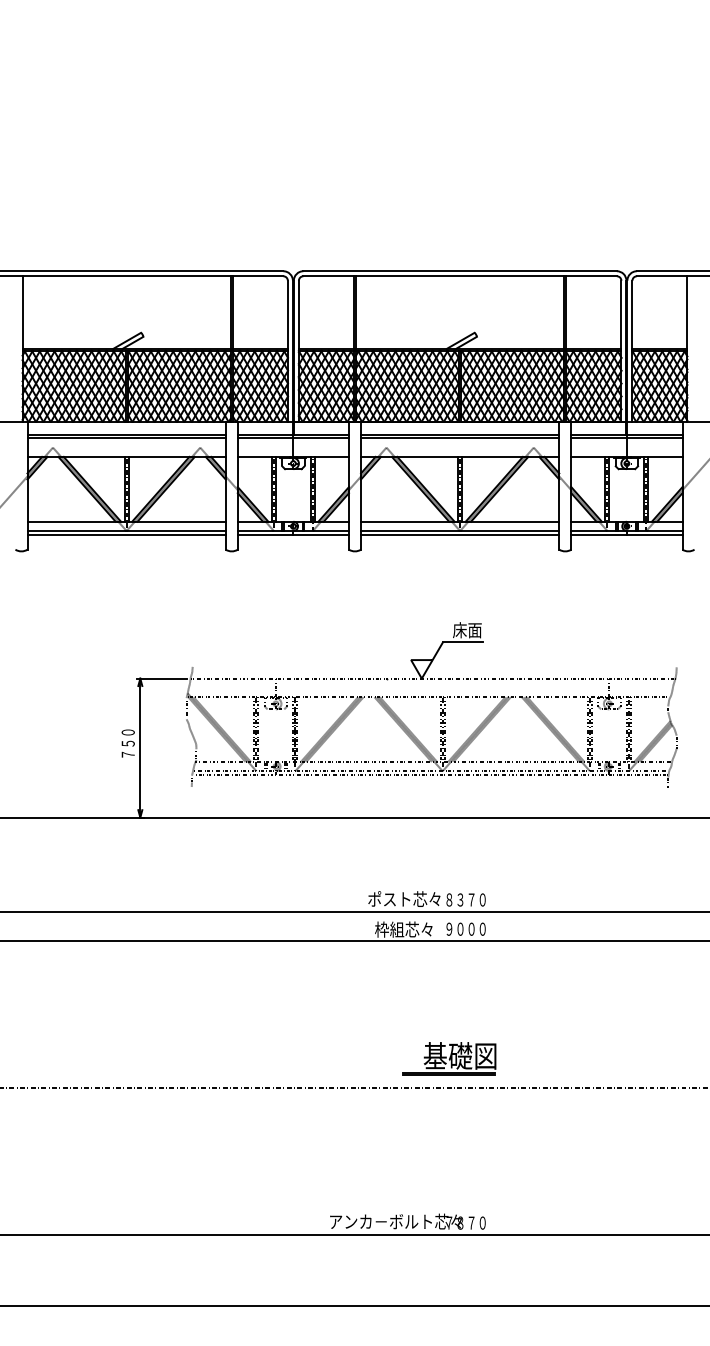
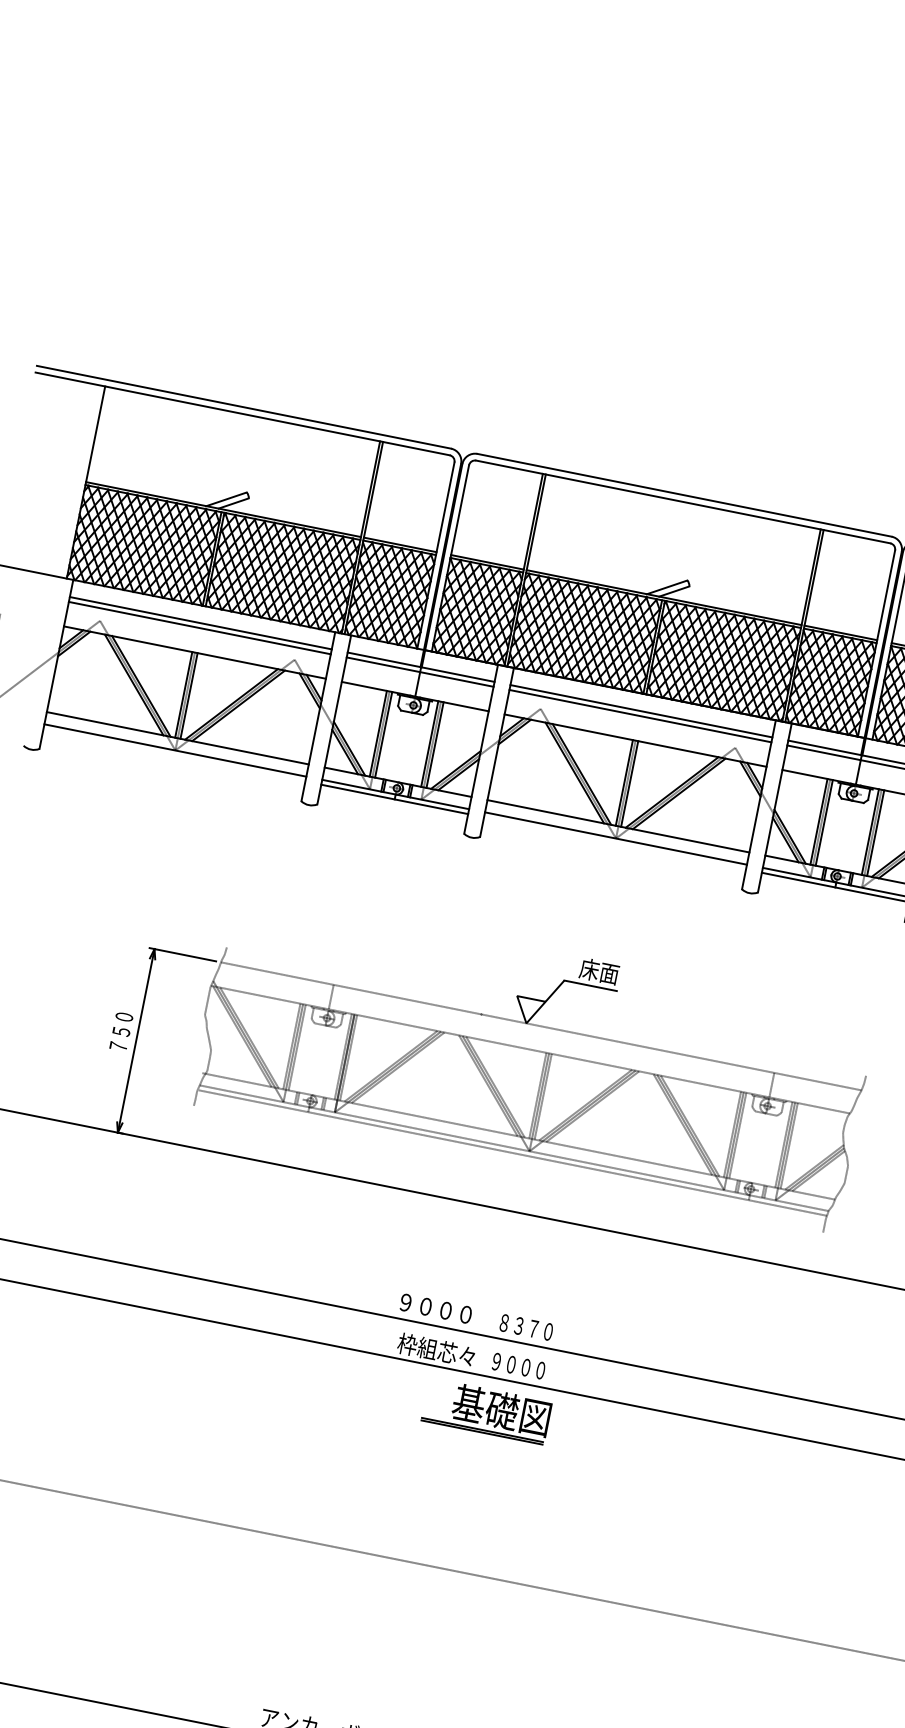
line: (126, 534) -> (174, 755), removed
line: (460, 534) -> (615, 843), removed
text: (404, 898) -> (445, 1309), ポスト芯々 -> ９０００
part: (449, 1058) -> (486, 1411), moved

